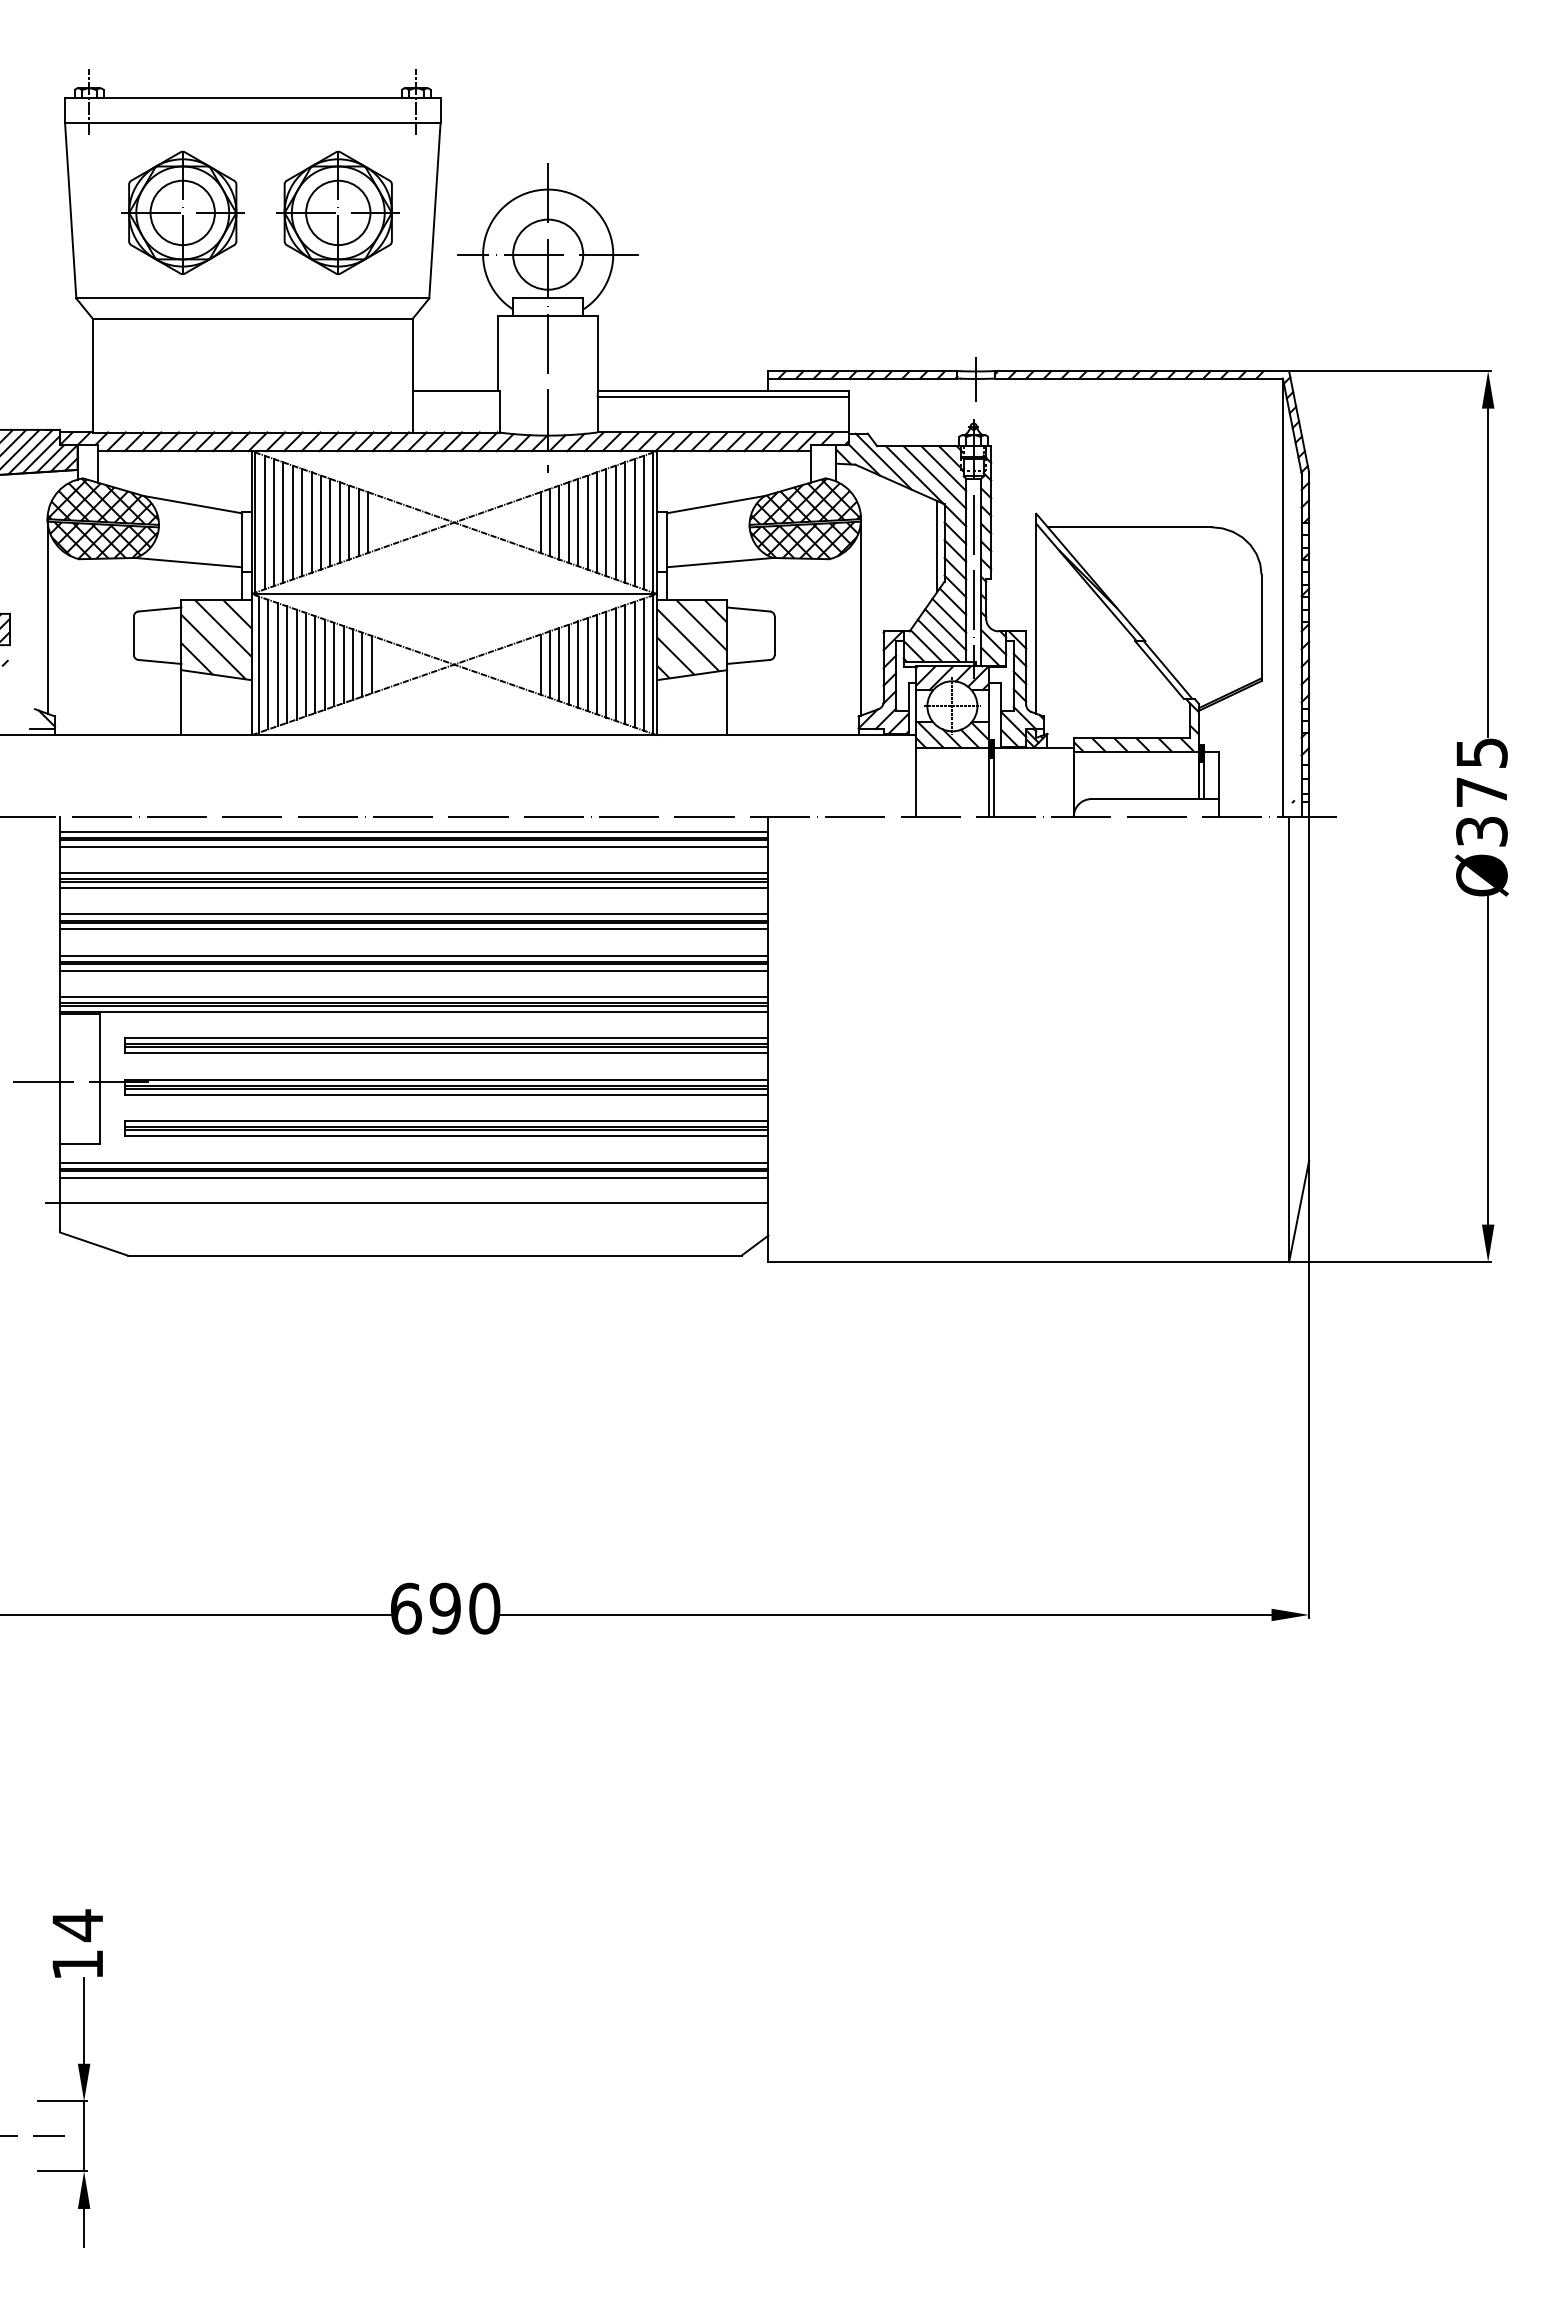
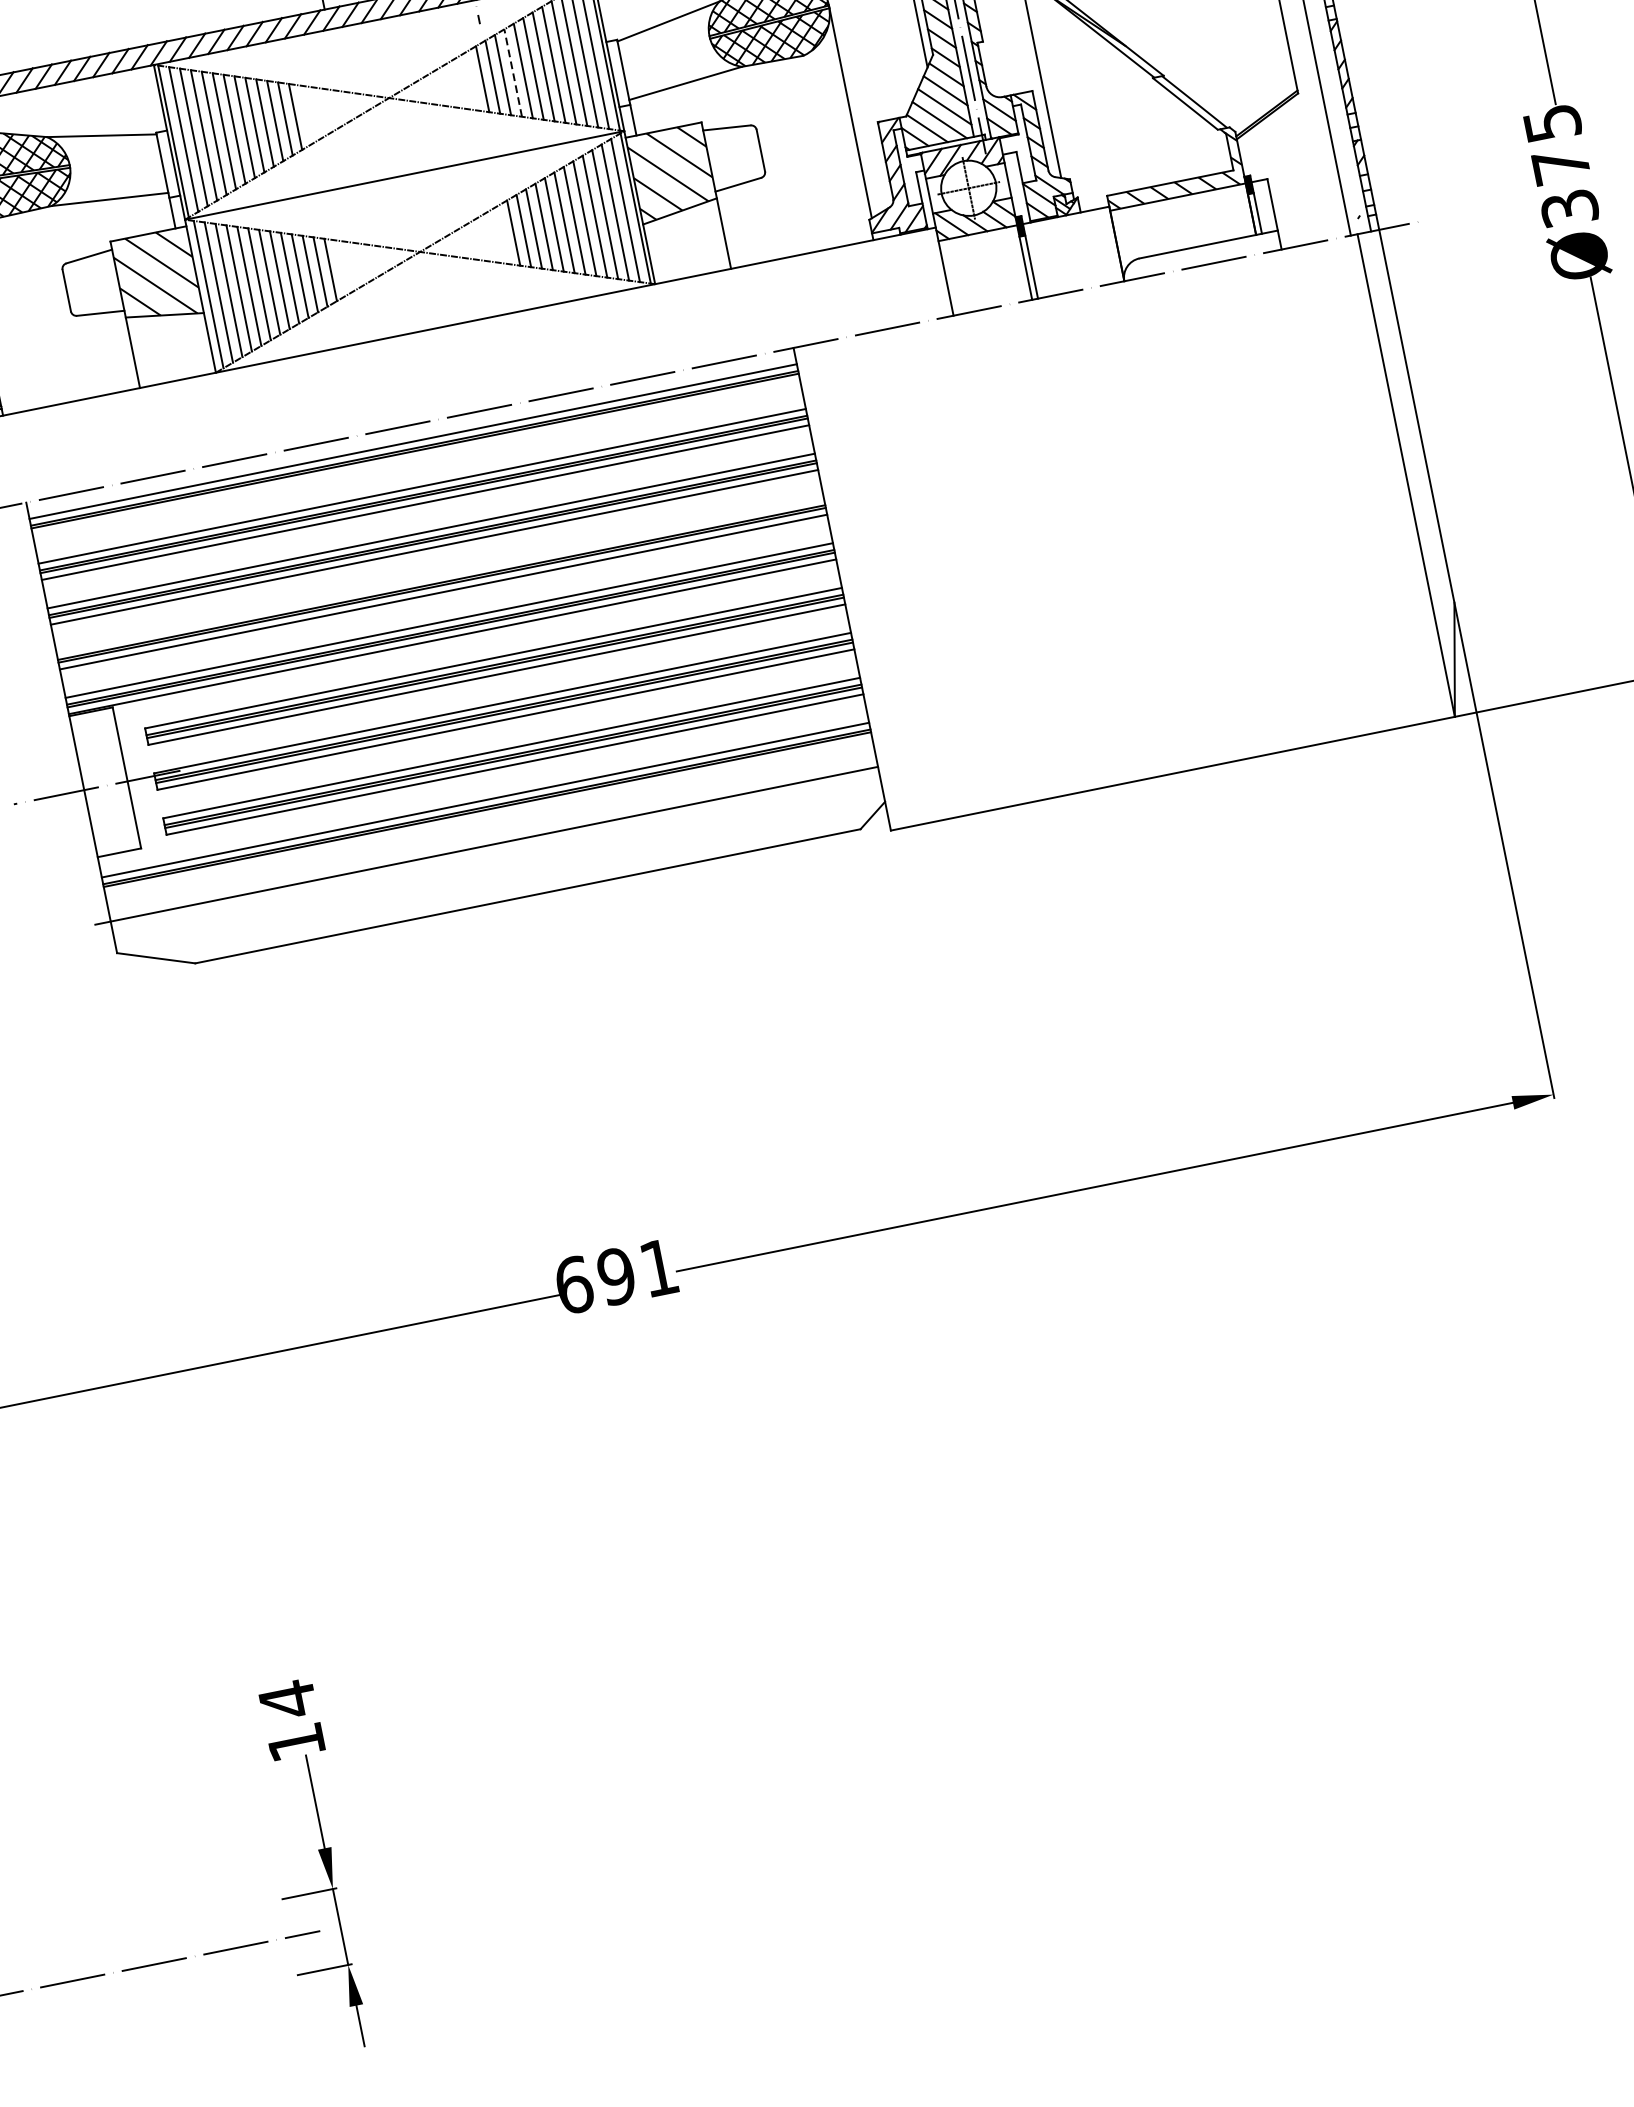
line: (568, 522) -> (512, 73), solid -> dashed
line: (414, 846) -> (416, 457), removed
line: (414, 955) -> (440, 575), removed
line: (414, 1177) -> (489, 816), removed
text: (484, 1608) -> (658, 1267), 690 -> 691

